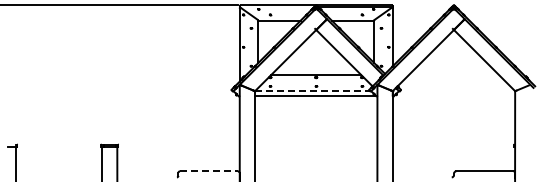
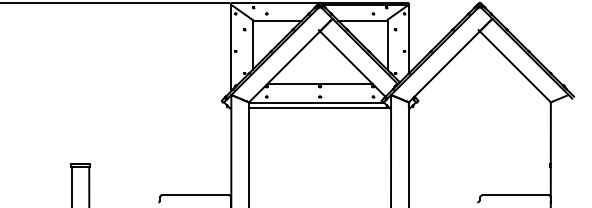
line: (313, 91) -> (316, 102), dashed -> solid
line: (208, 171) -> (195, 195), dashed -> solid

